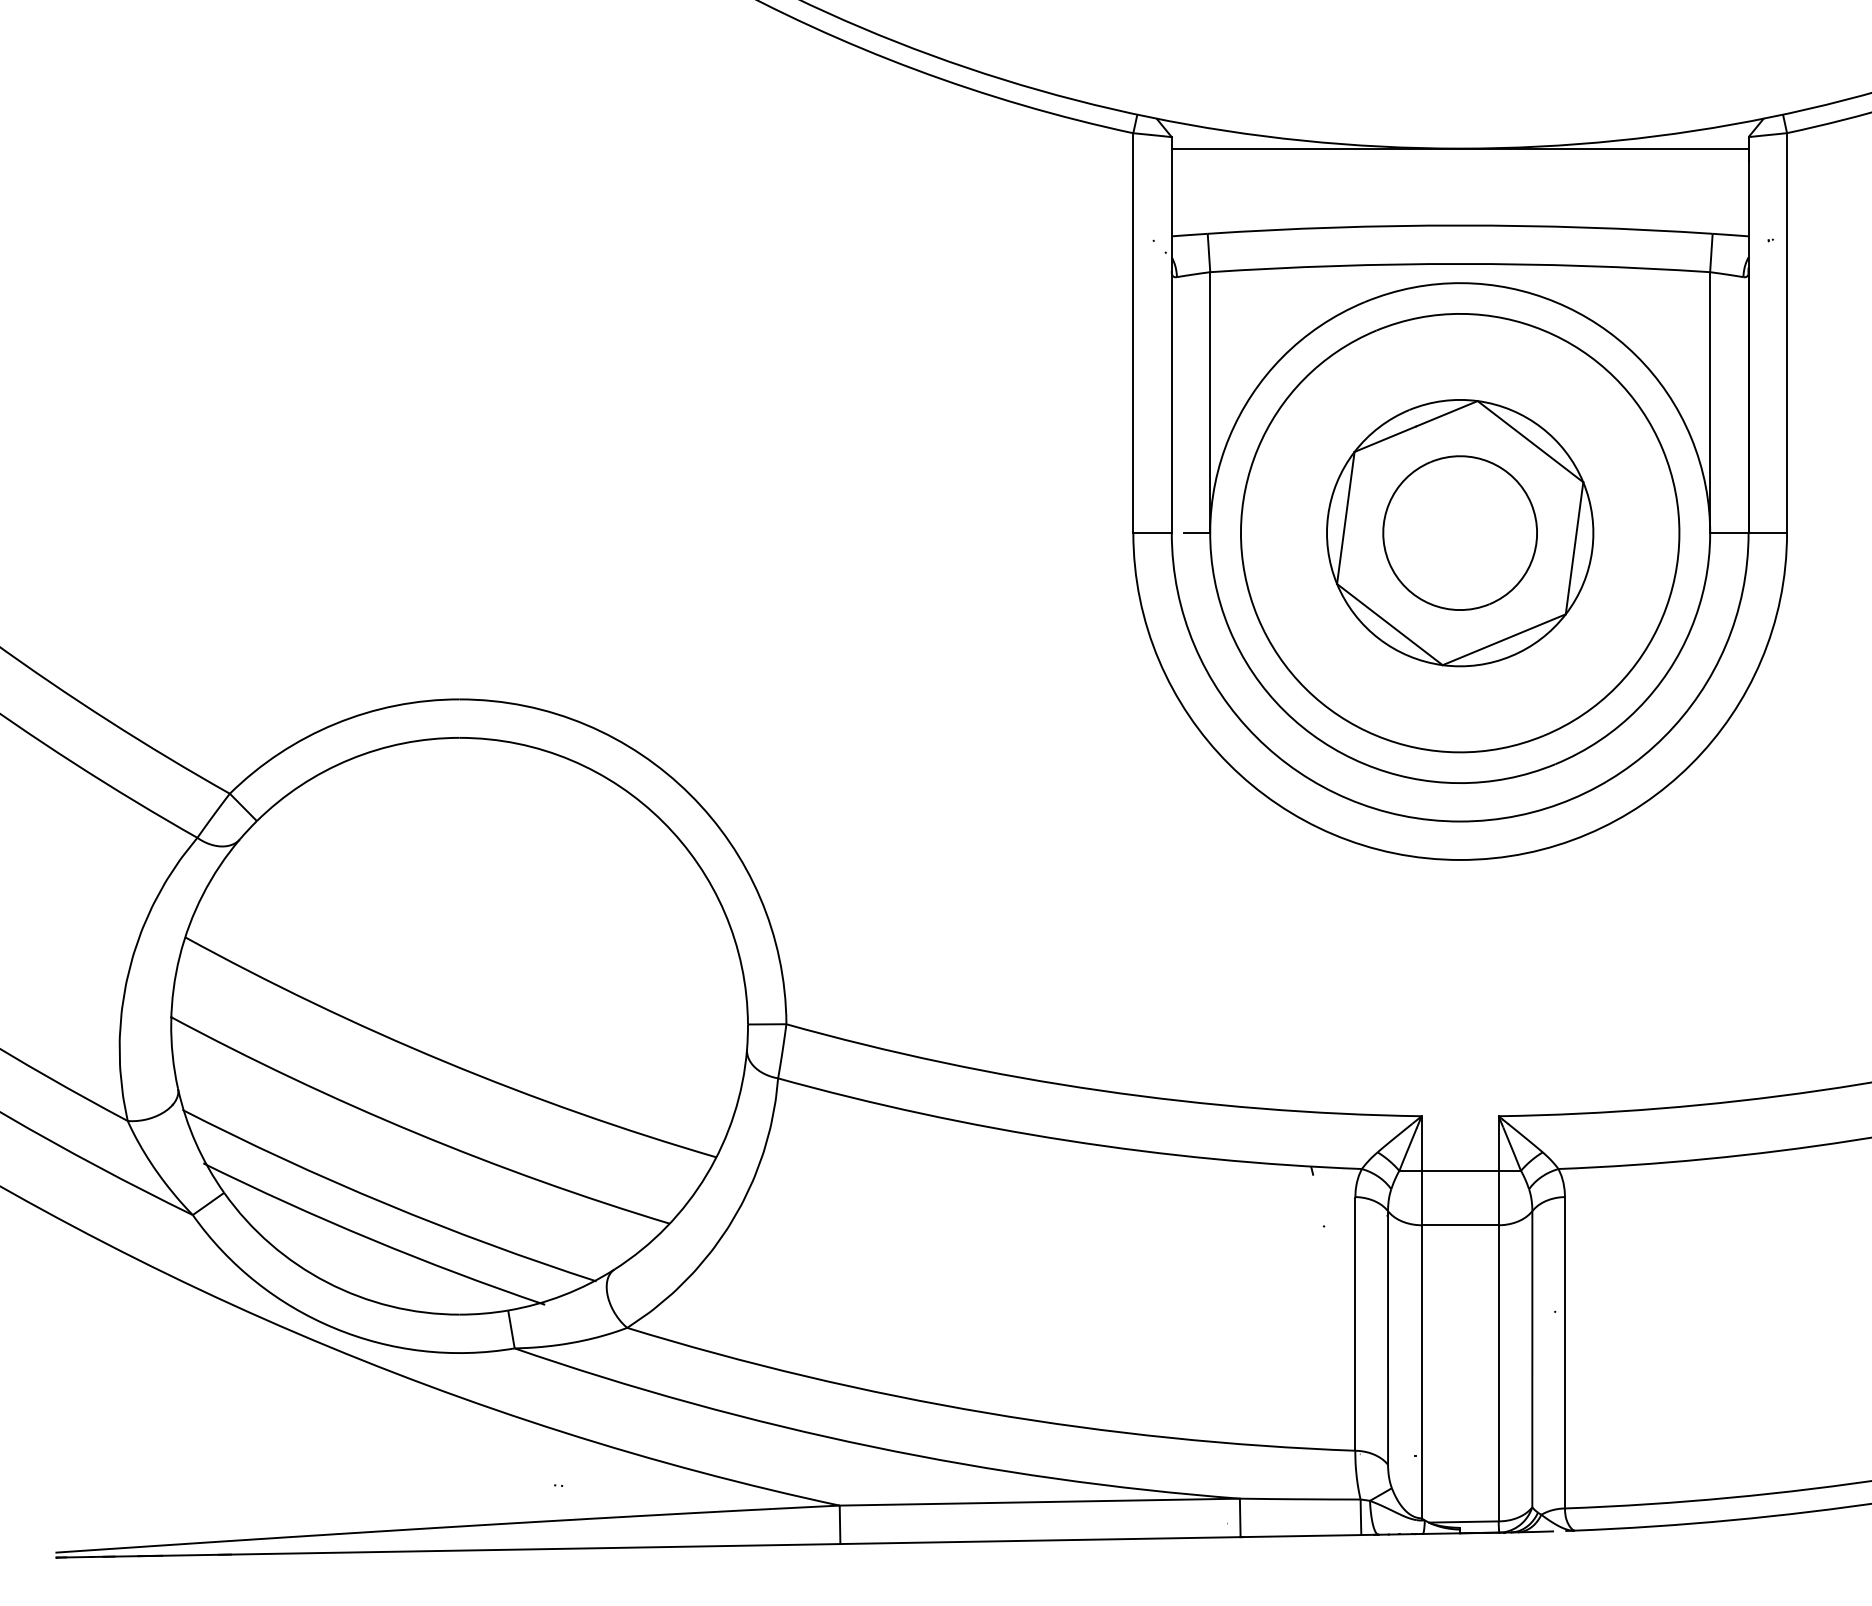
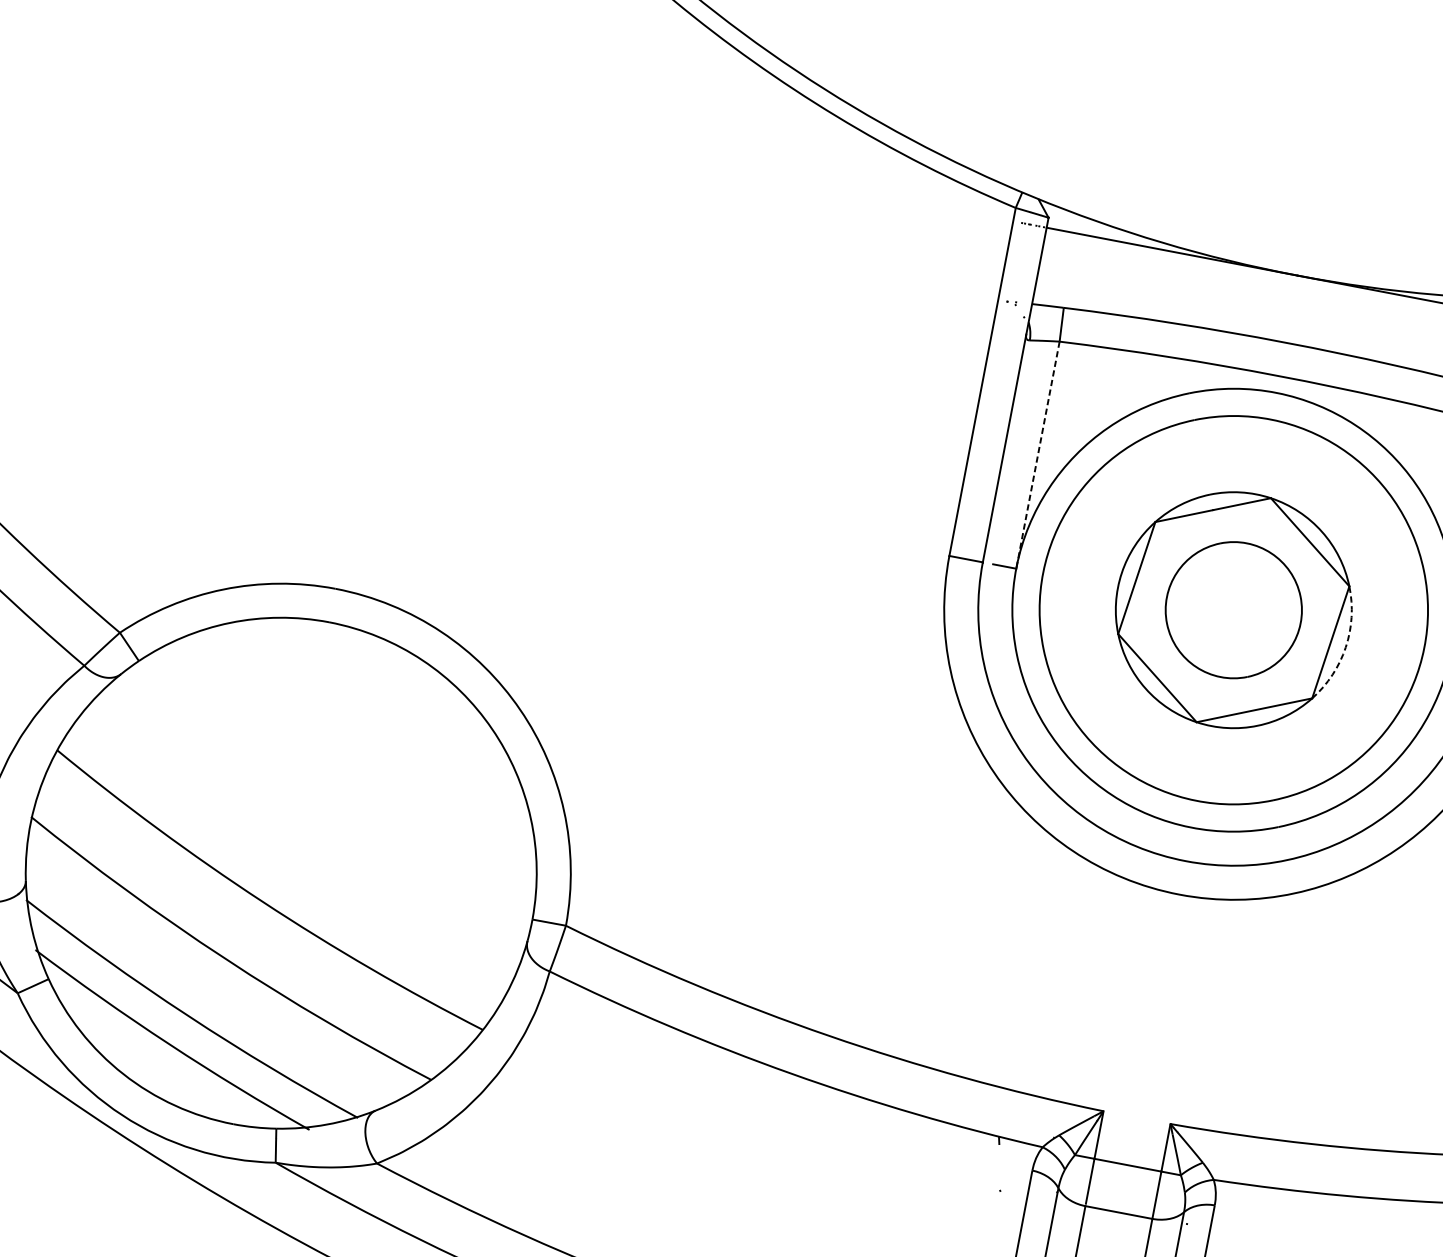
line: (1210, 403) -> (1038, 455), solid -> dashed
arc: (1592, 550) -> (1346, 647), solid -> dashed

